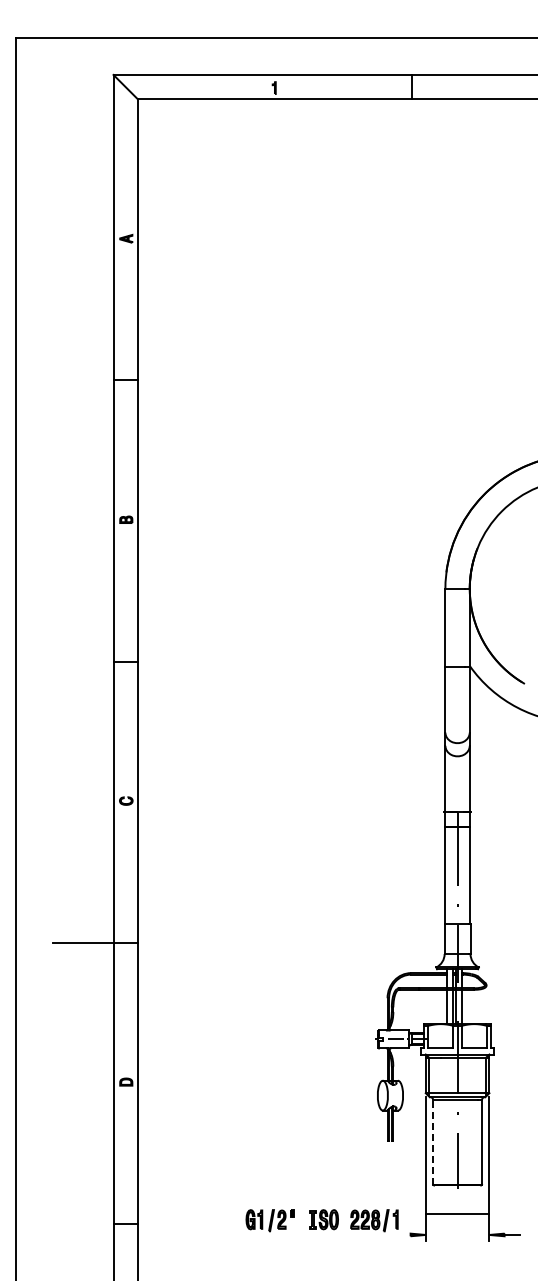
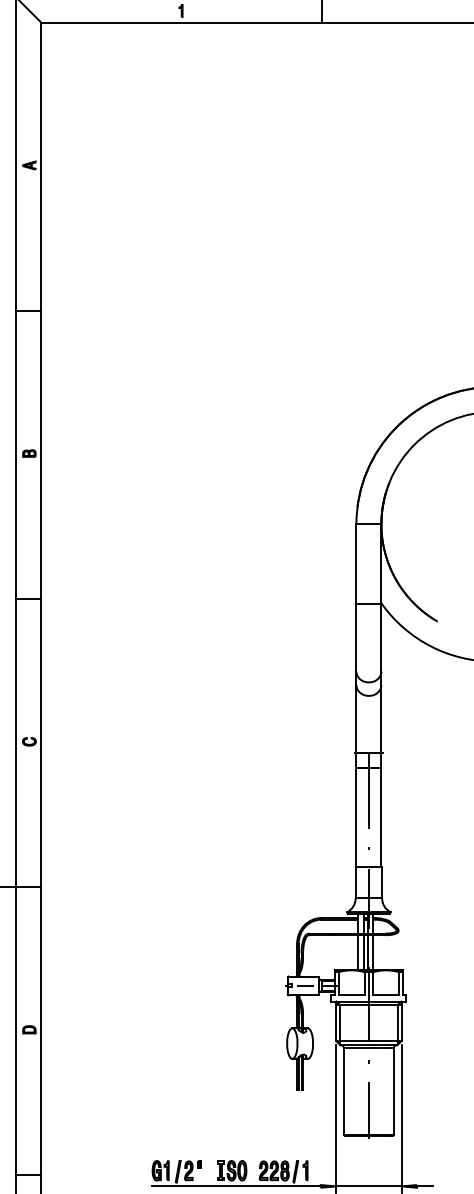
line: (433, 1141) -> (344, 1090), dashed -> solid
line: (457, 1213) -> (368, 1185), moved
line: (327, 1234) -> (235, 1185), added

